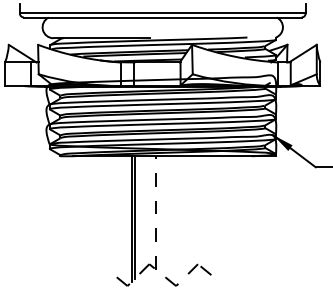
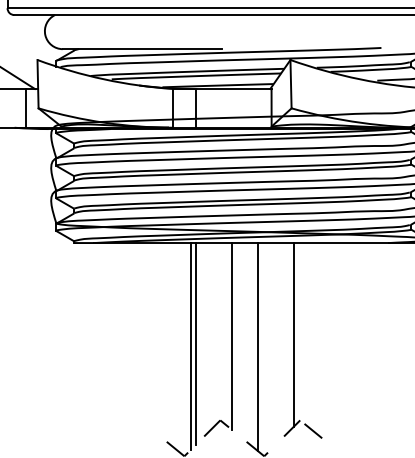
line: (194, 212) -> (294, 335), added
line: (156, 213) -> (232, 337), dashed -> solid
line: (172, 219) -> (258, 346), added

